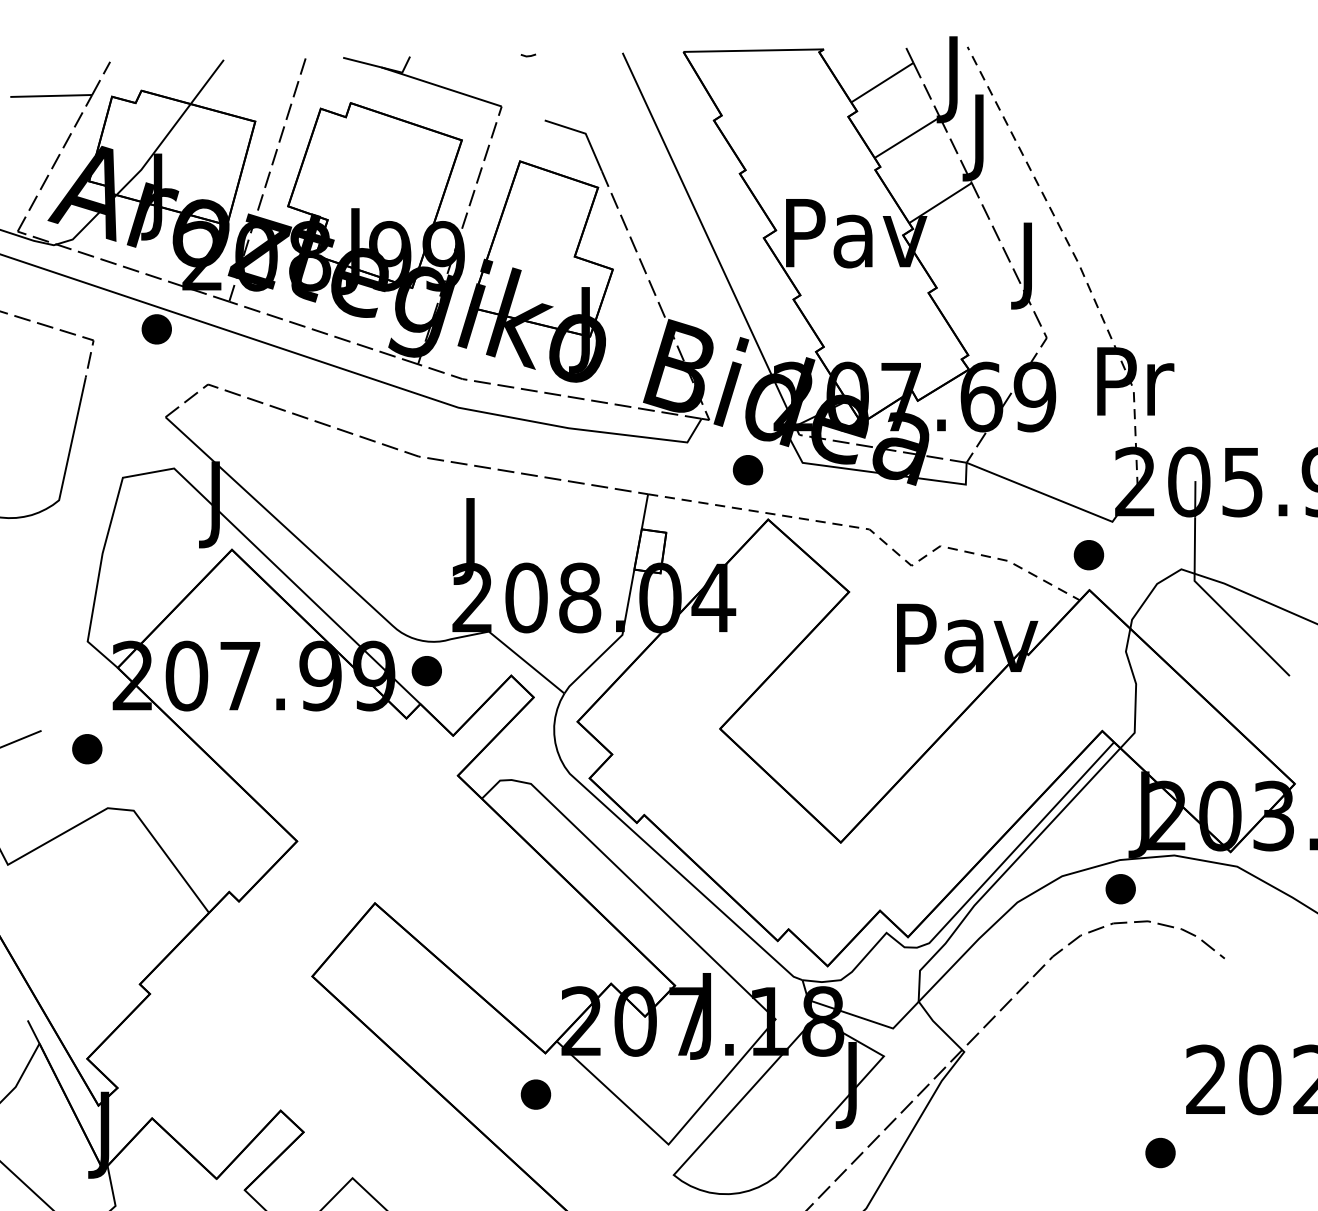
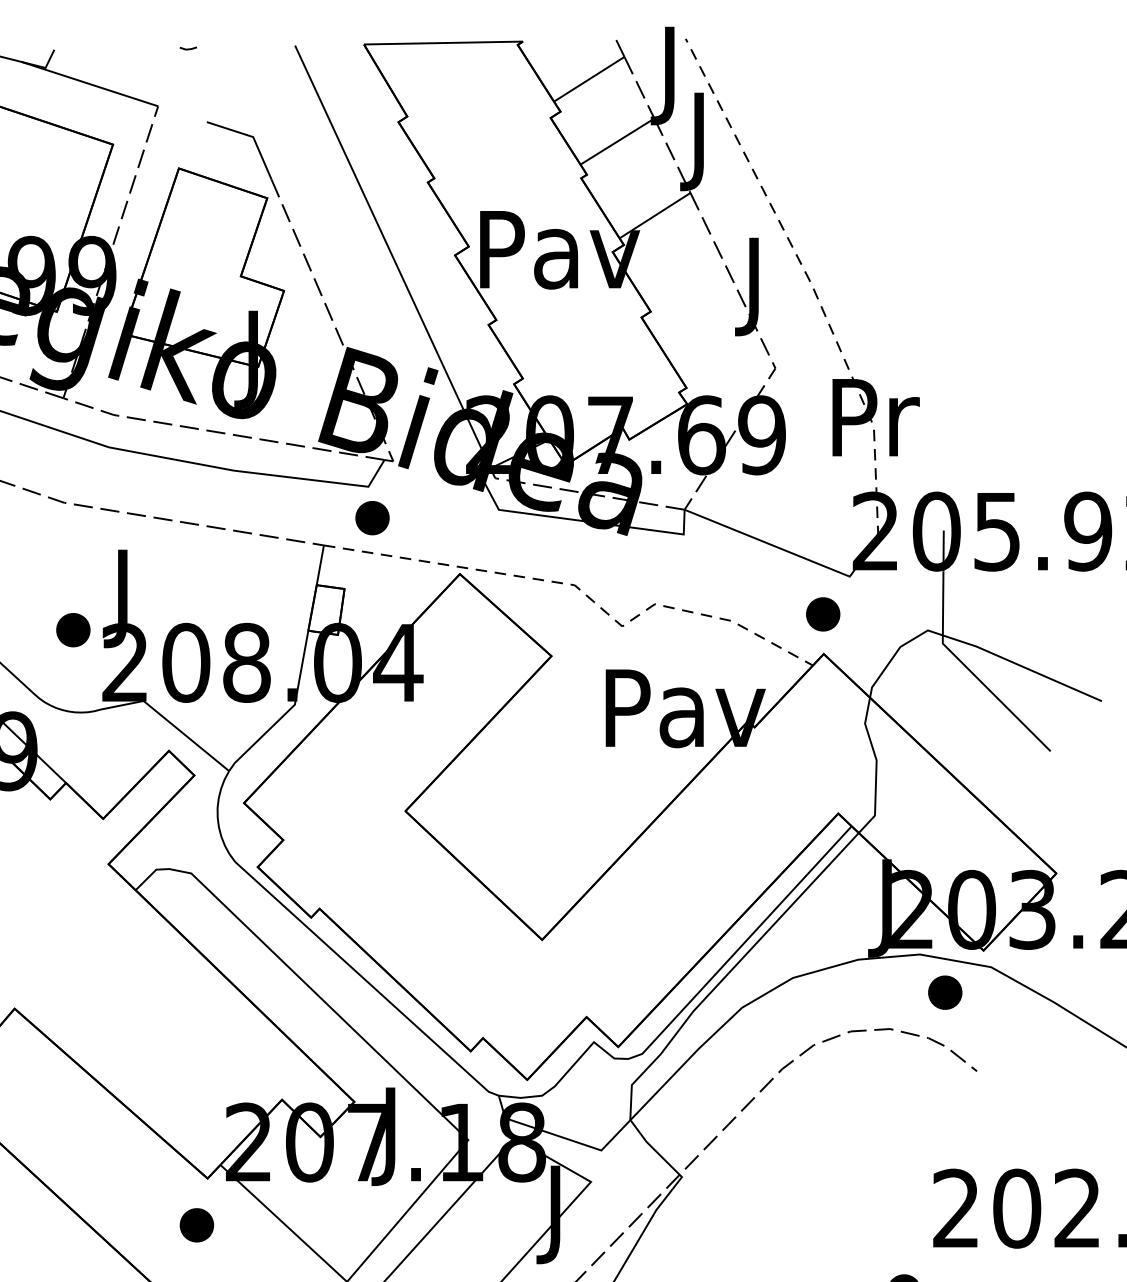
part: (747, 470) -> (371, 518), moved
part: (426, 671) -> (72, 630), moved
part: (1120, 889) -> (944, 993), moved

